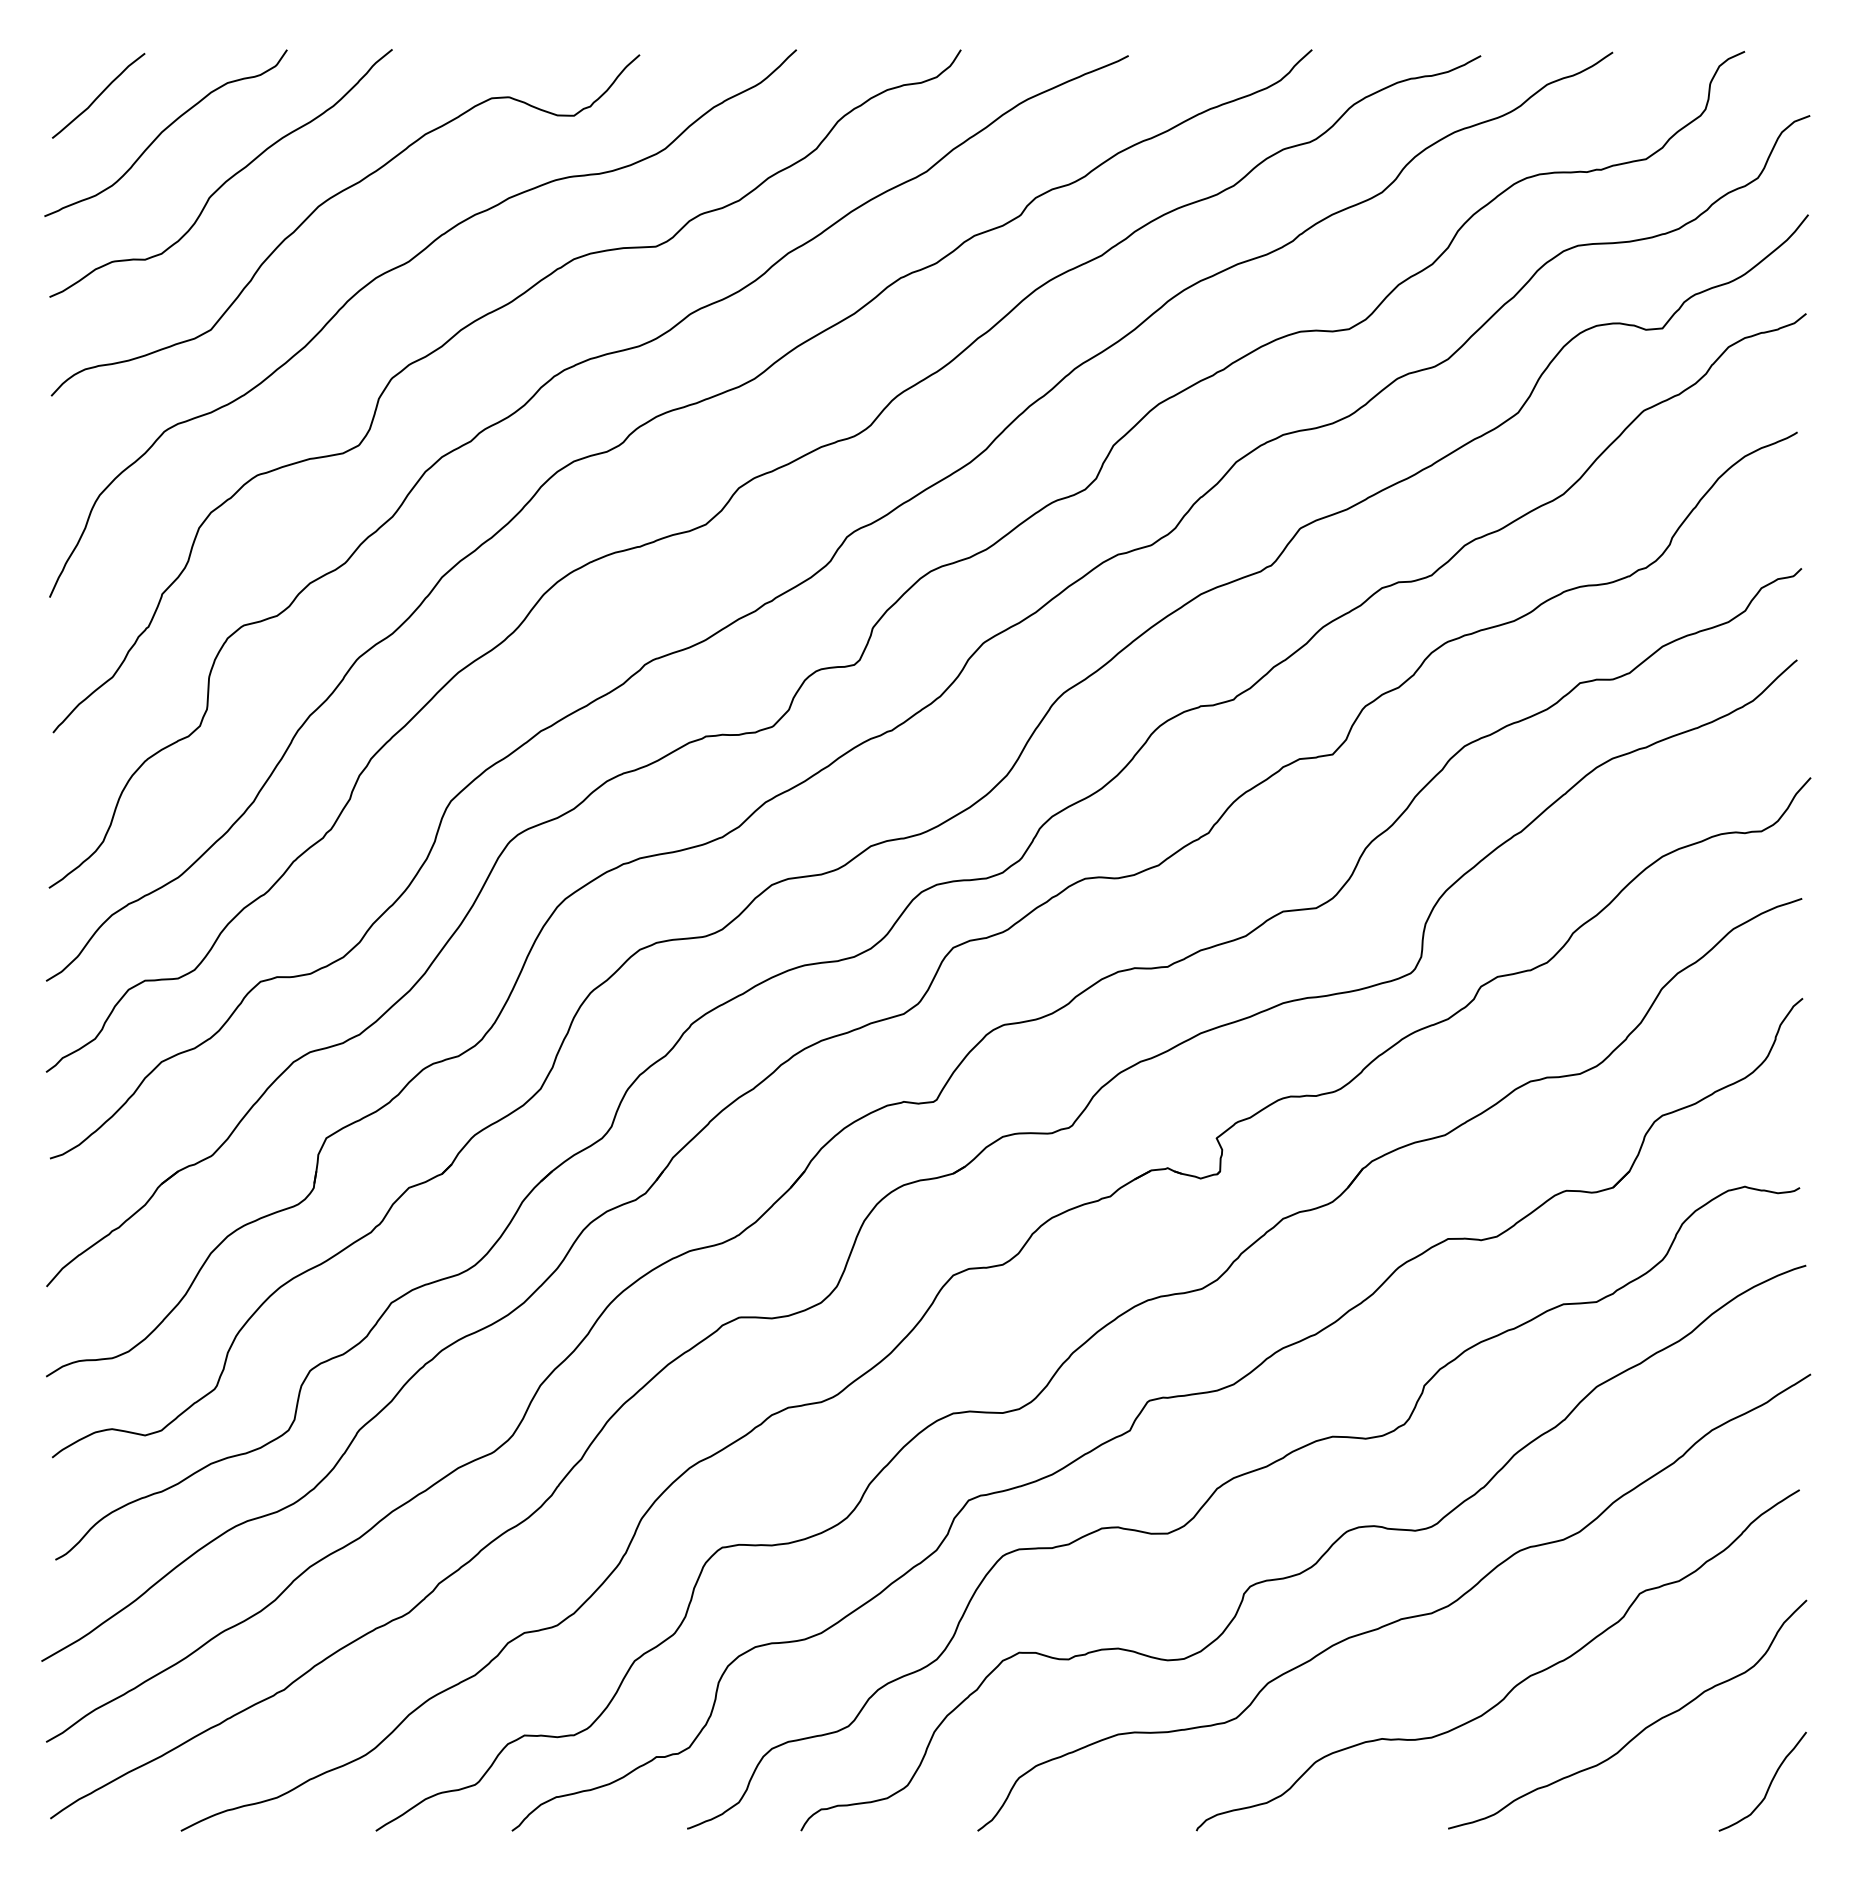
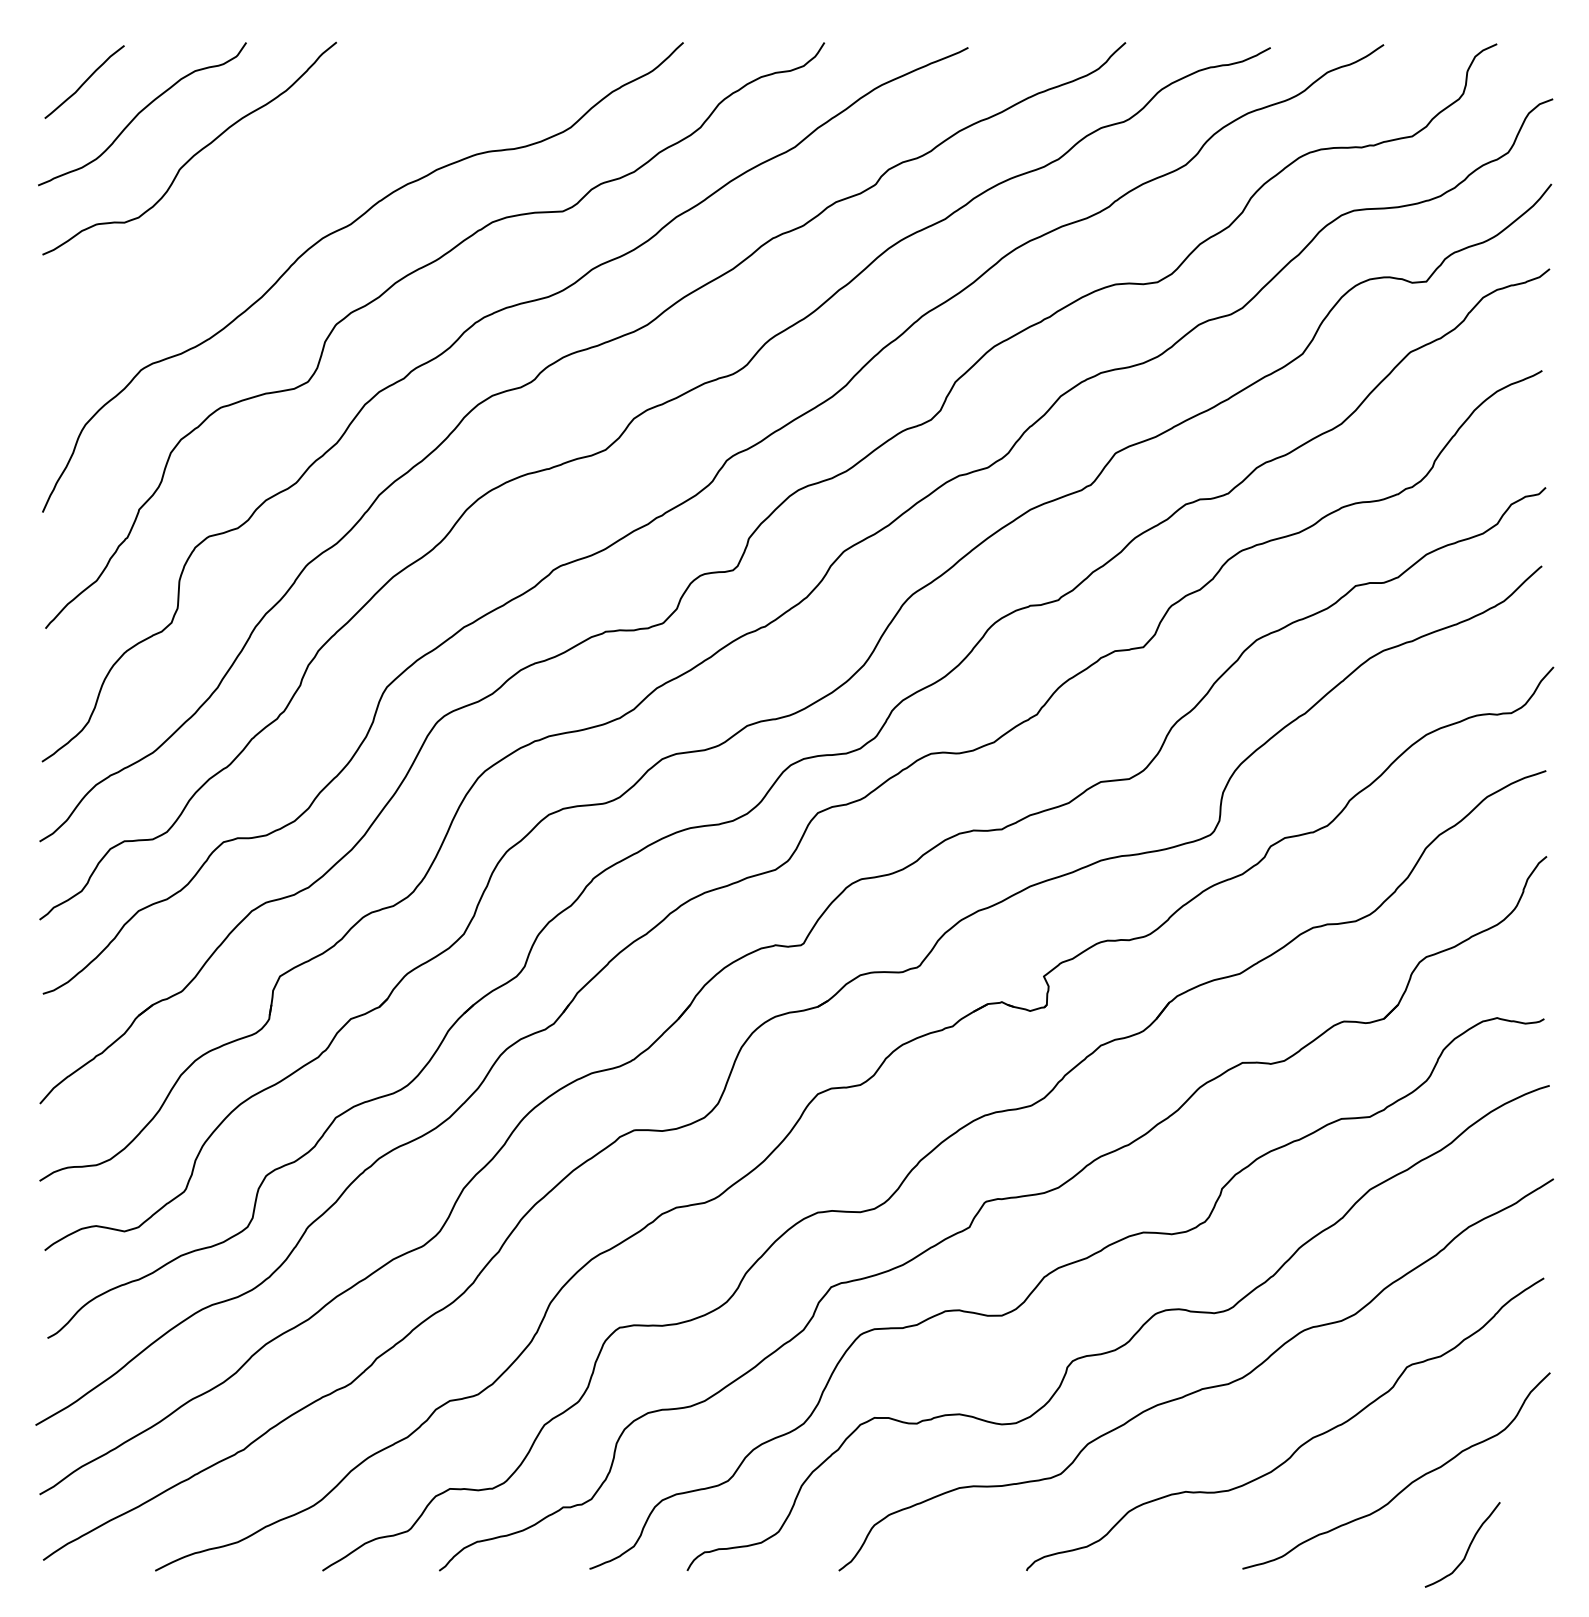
curve: (327, 201) -> (280, 172), removed
curve: (1769, 1783) -> (1468, 1546), moved

